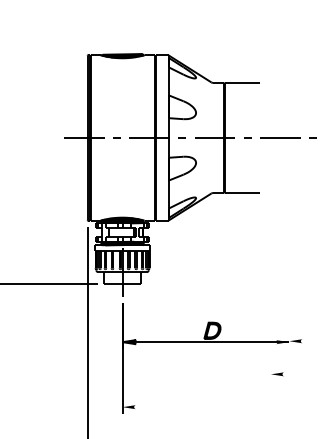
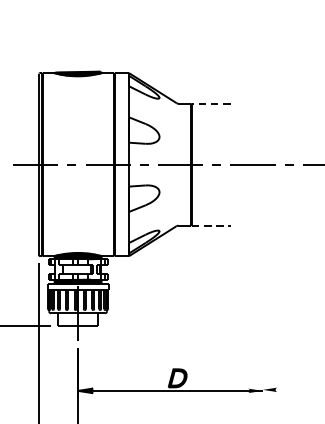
line: (242, 82) -> (210, 103), solid -> dashed
line: (242, 193) -> (210, 226), solid -> dashed

